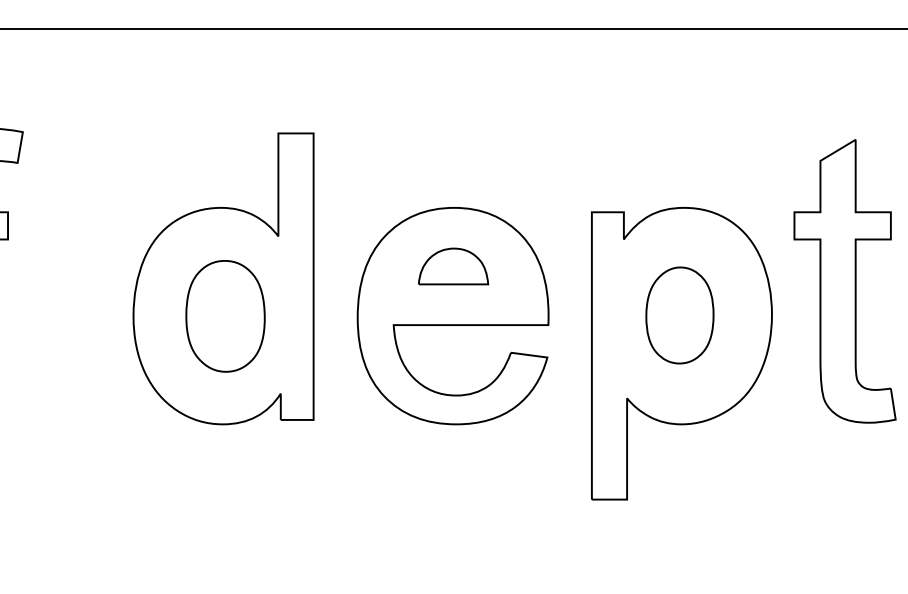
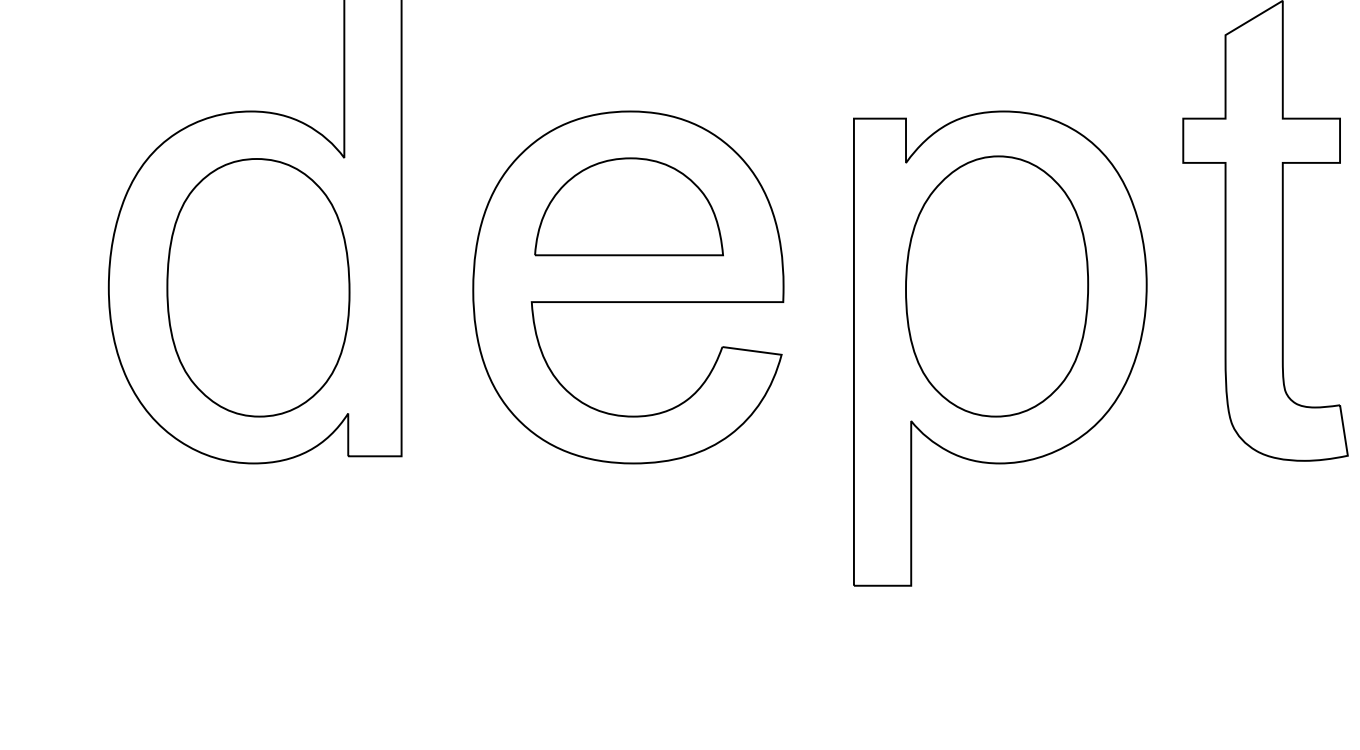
part: (453, 266) -> (628, 206), size x1.67
part: (679, 315) -> (996, 286), size x1.67
part: (225, 316) -> (258, 288), size x1.43

